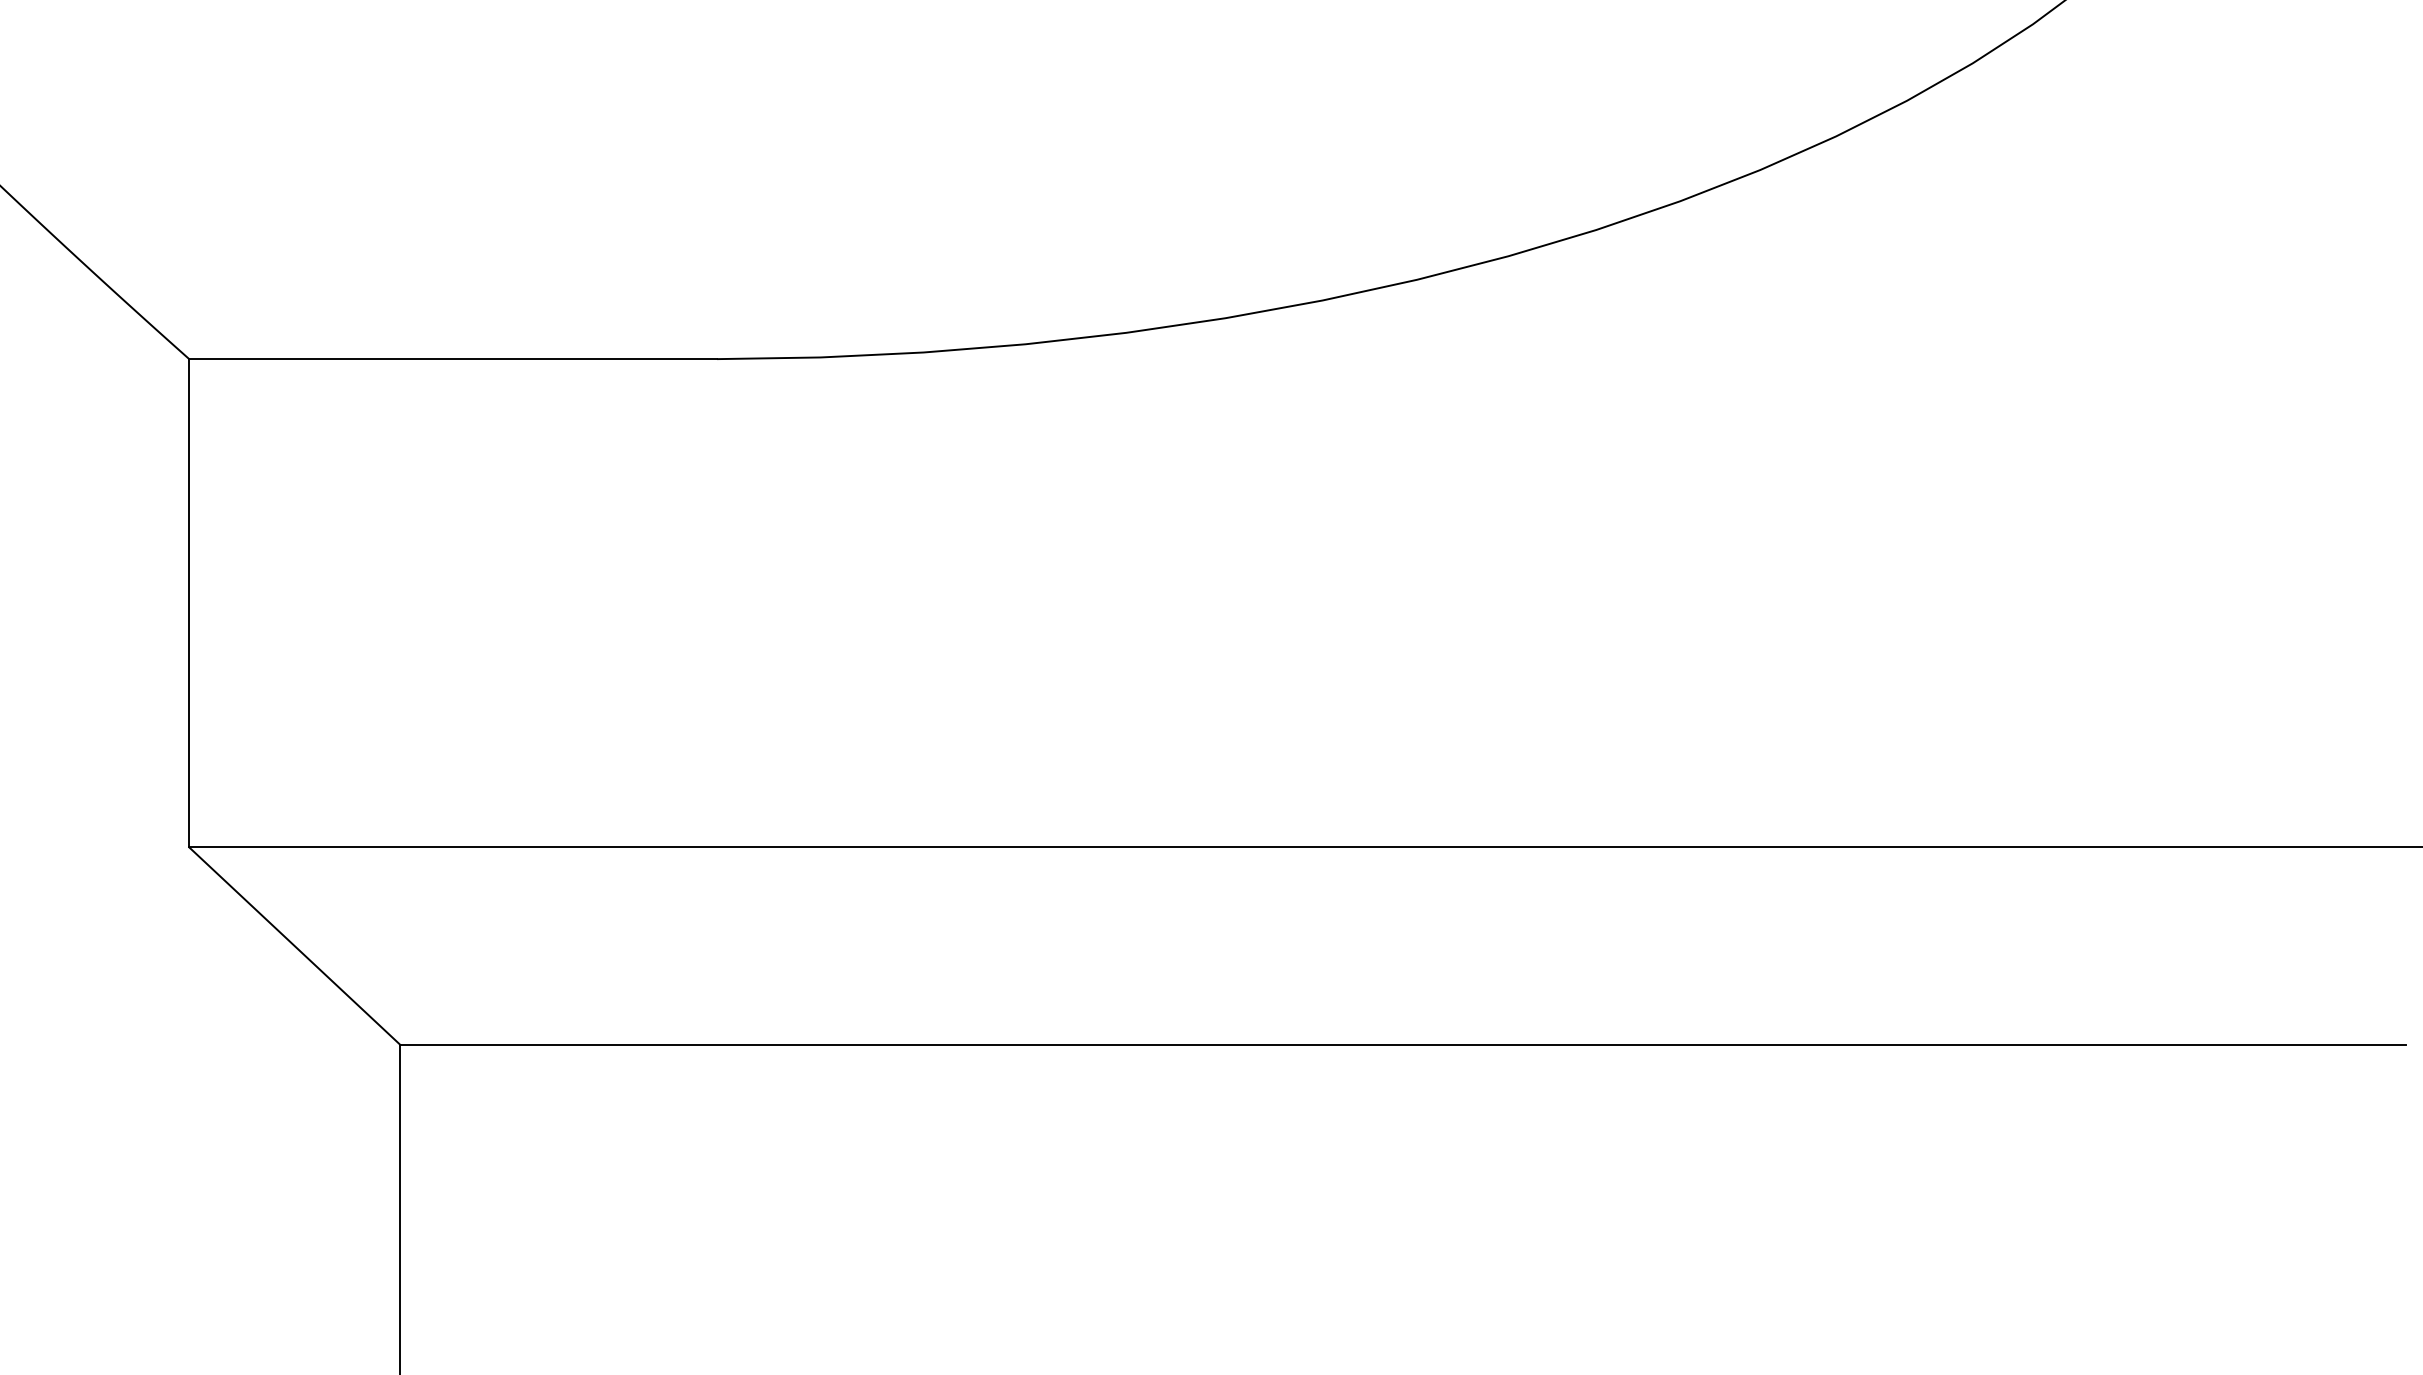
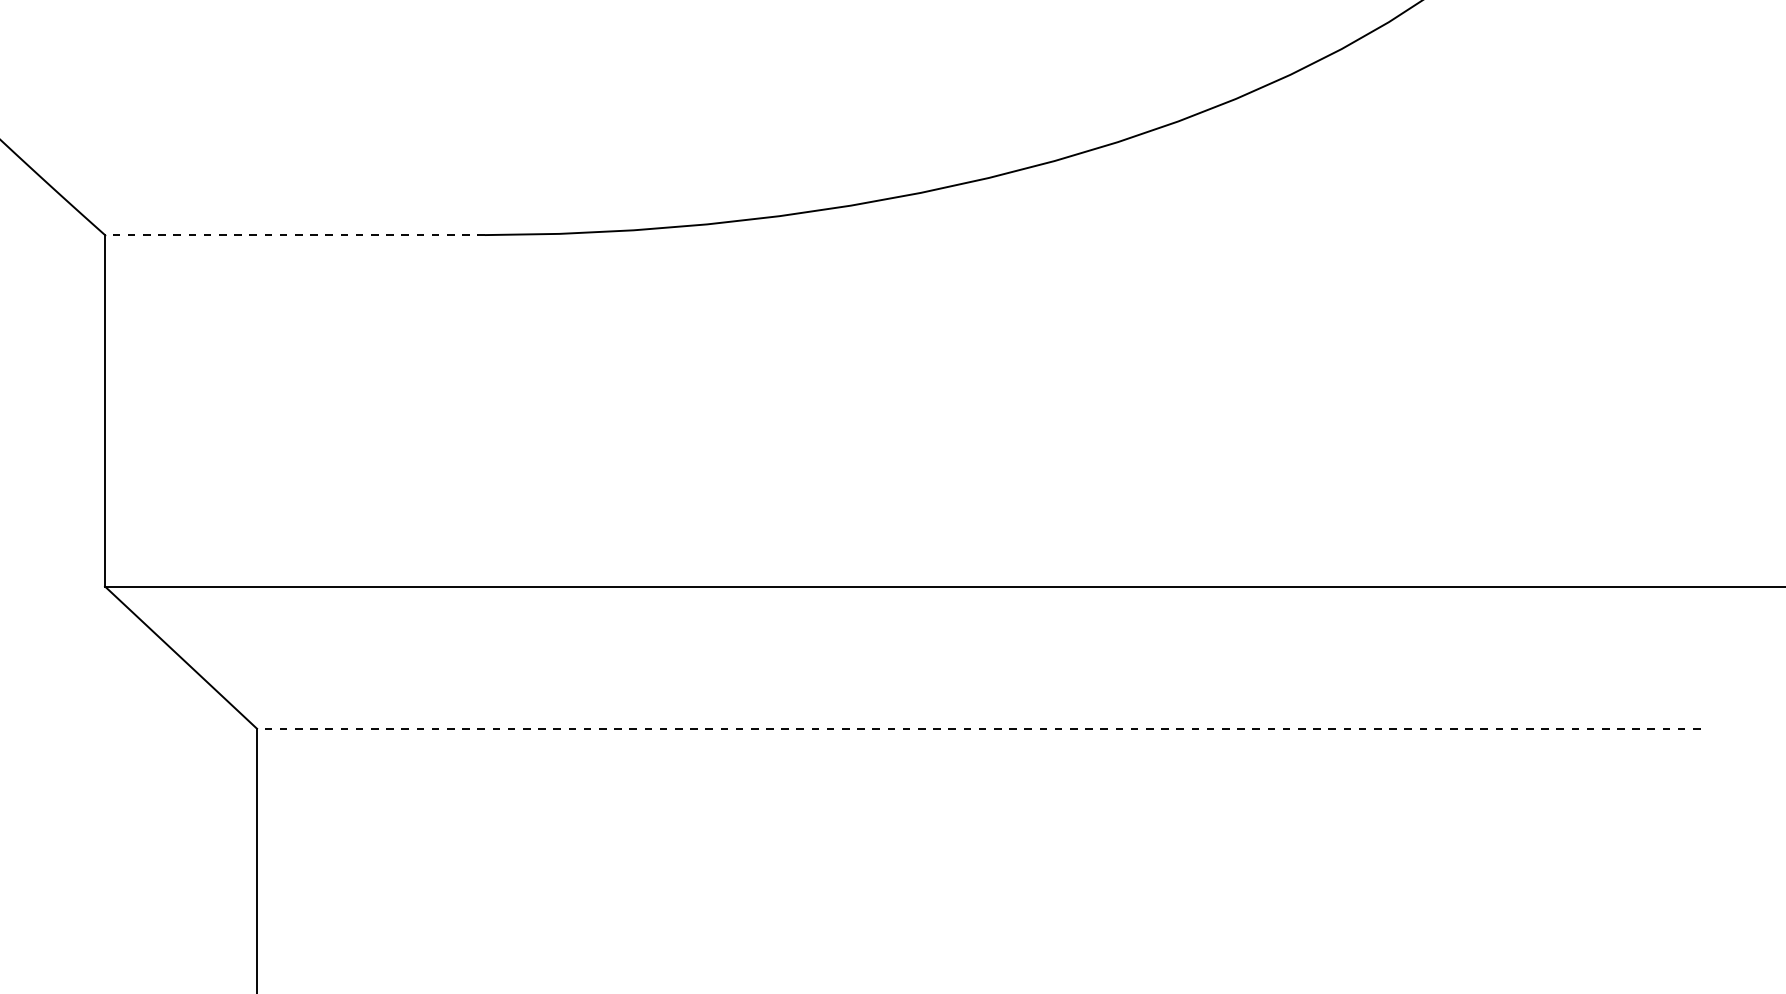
line: (453, 359) -> (295, 235), solid -> dashed
line: (1402, 1044) -> (978, 728), solid -> dashed

